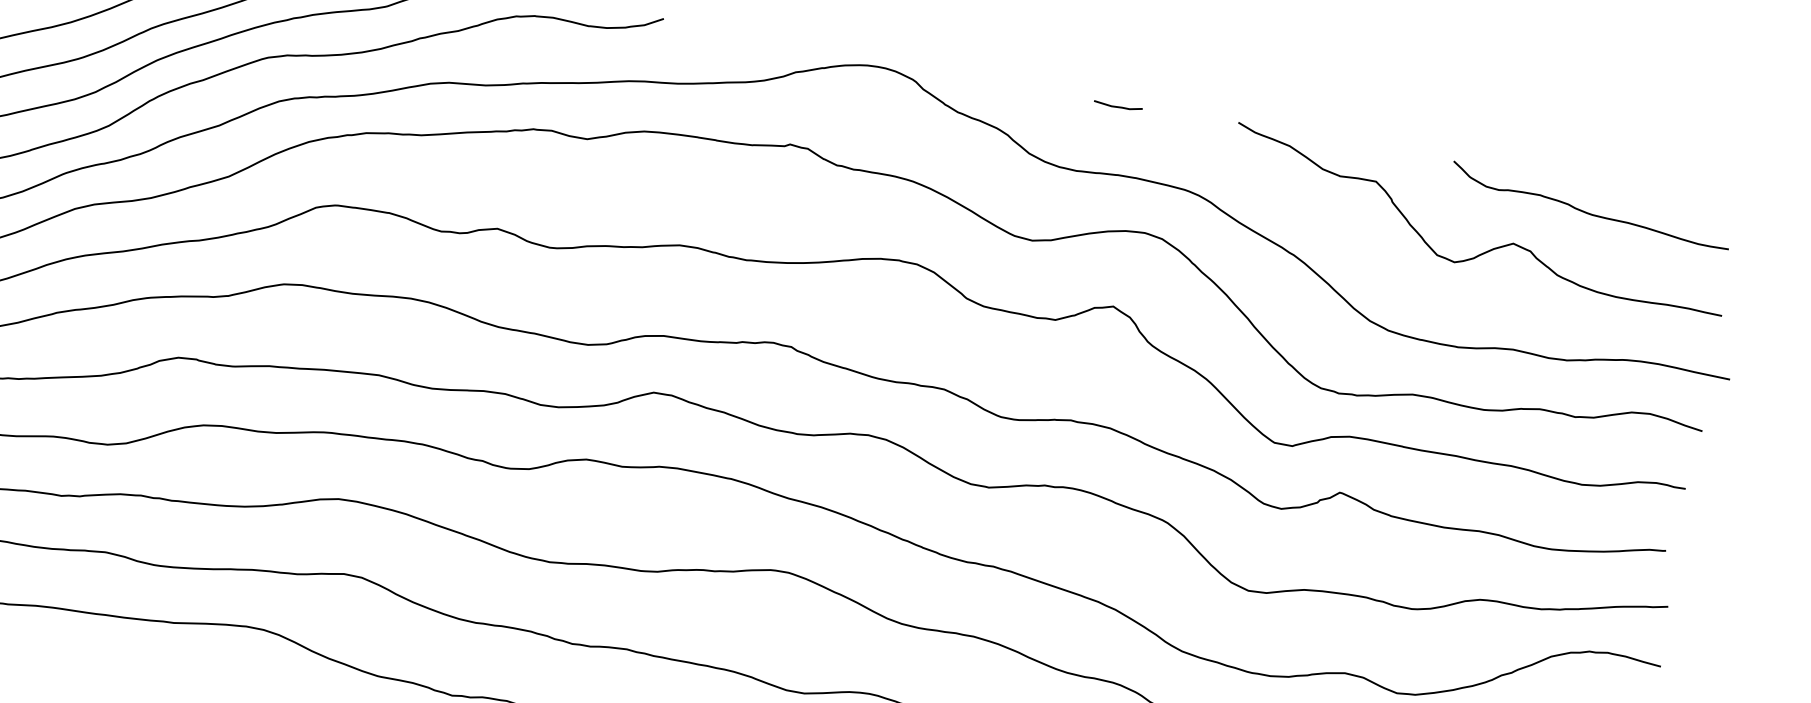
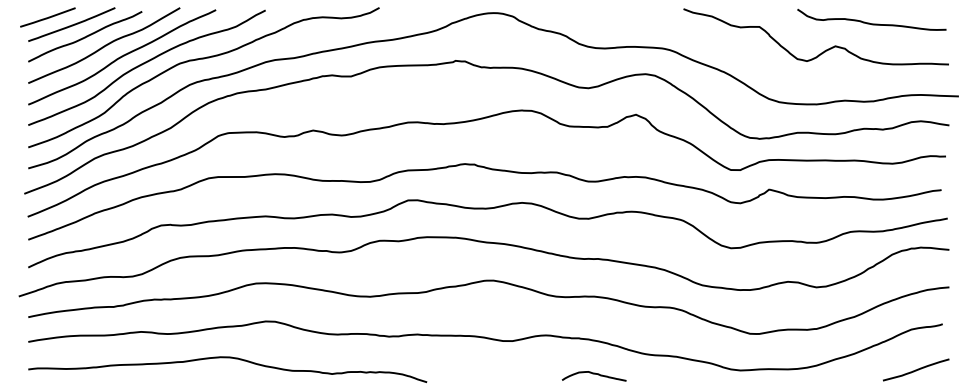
line: (1118, 106) -> (620, 11), removed

